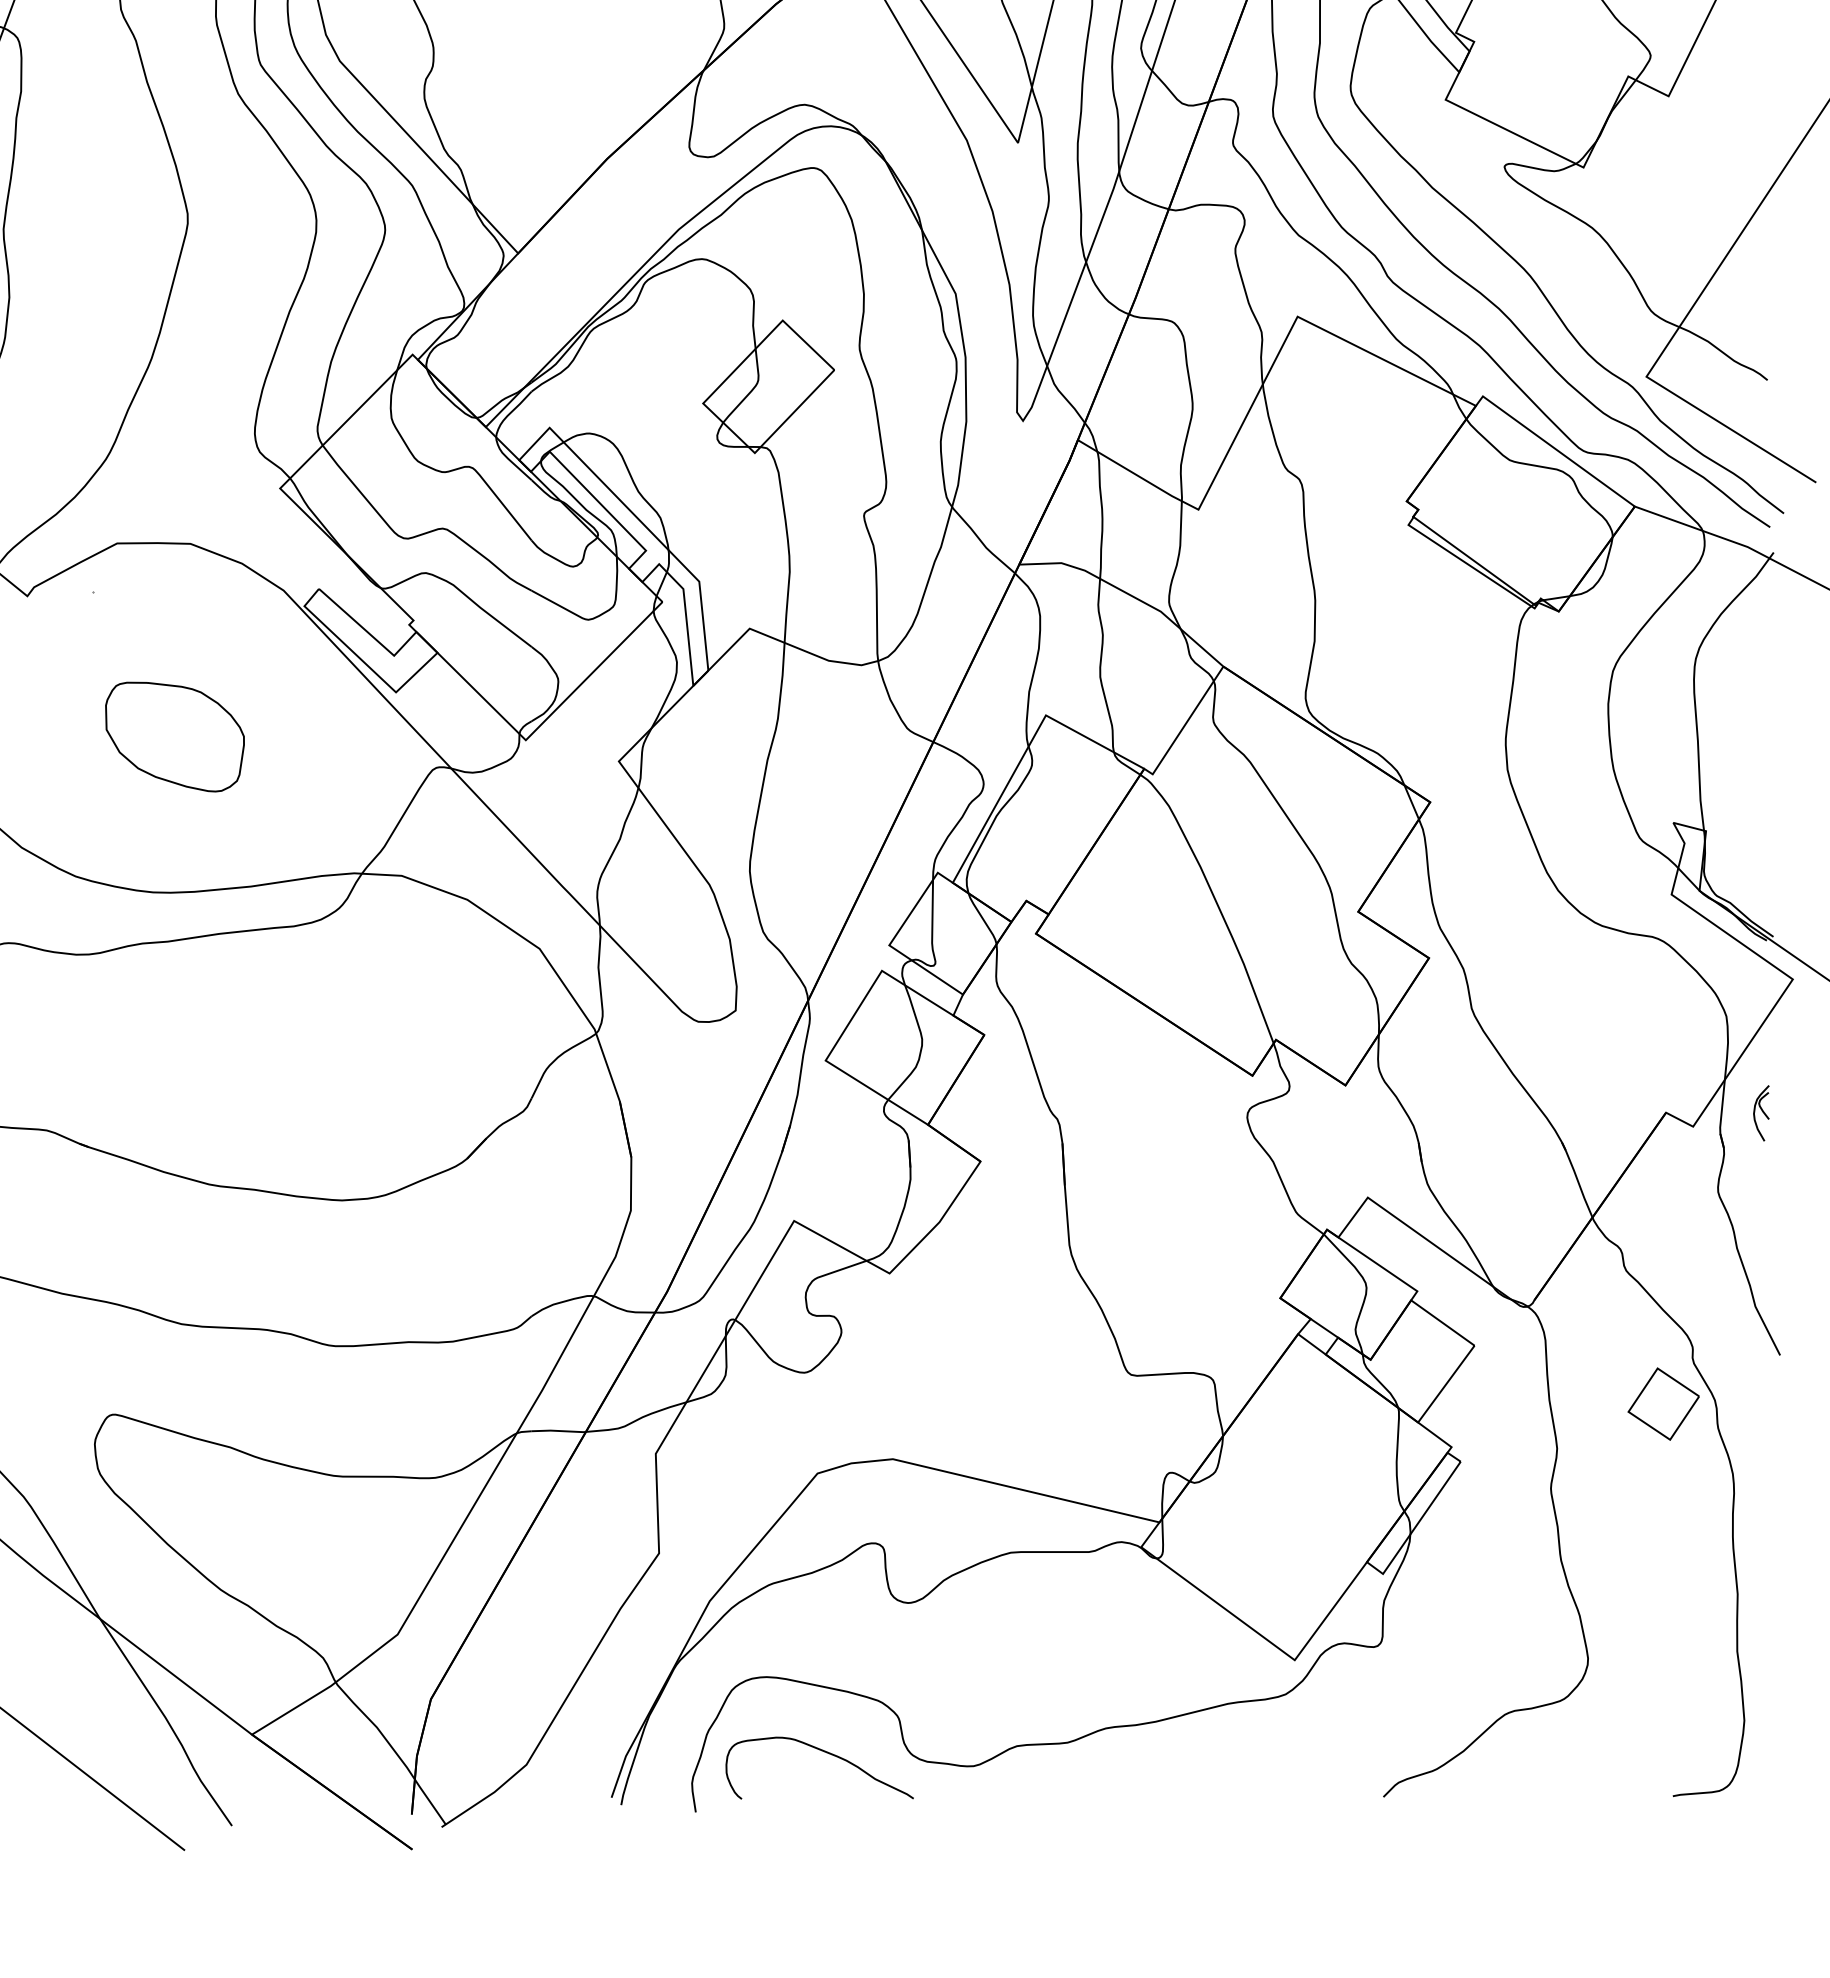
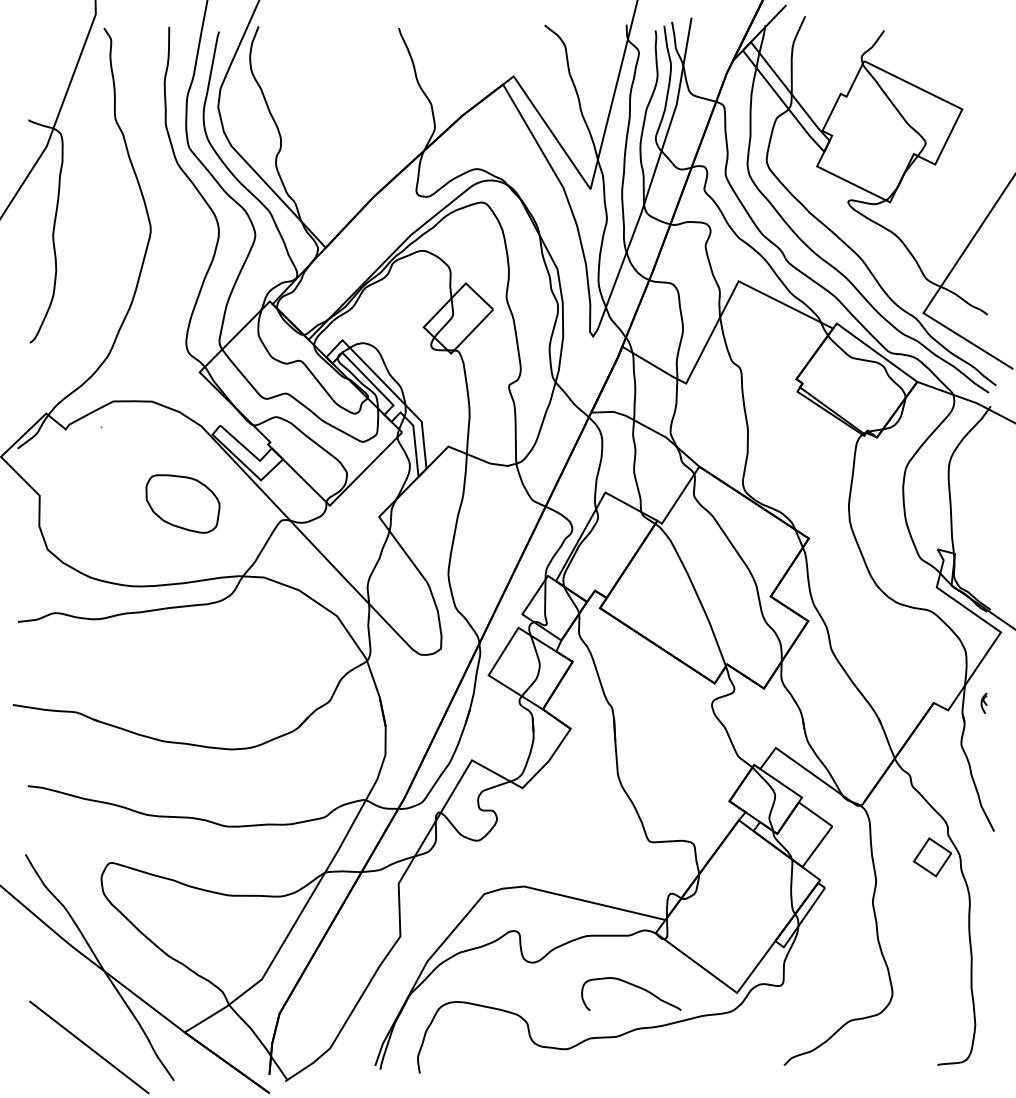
part: (174, 736) -> (182, 503), moved
part: (1759, 1113) -> (983, 703), size x0.7
curve: (825, 1753) -> (634, 986), moved

